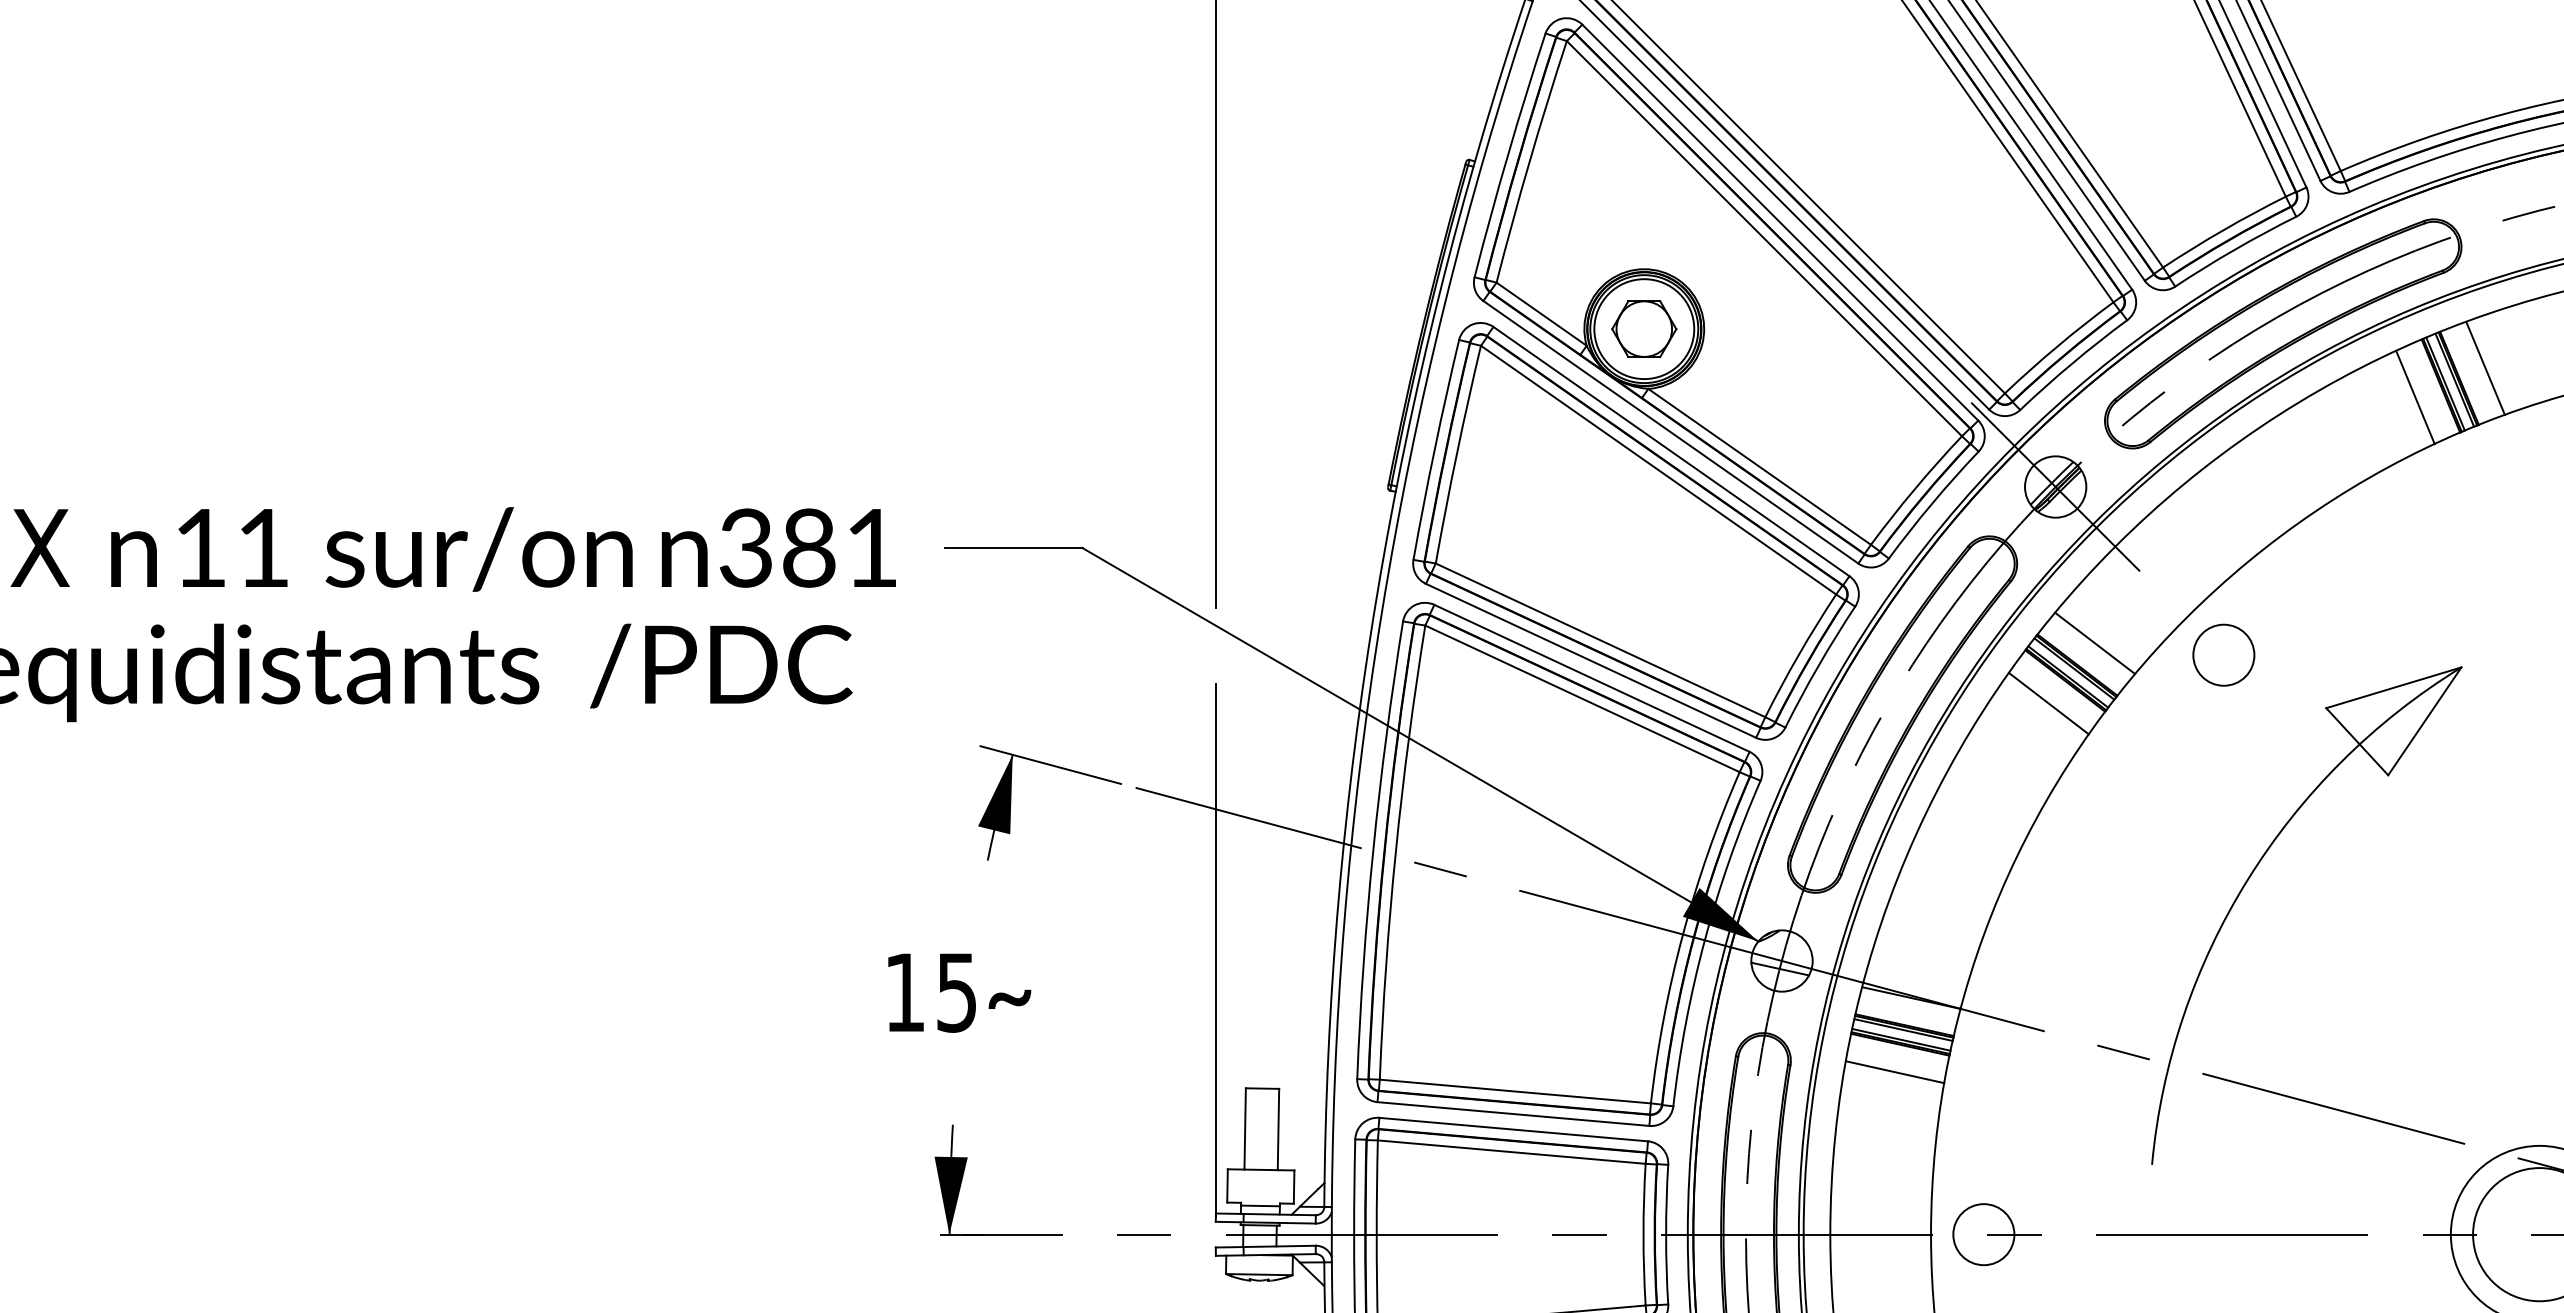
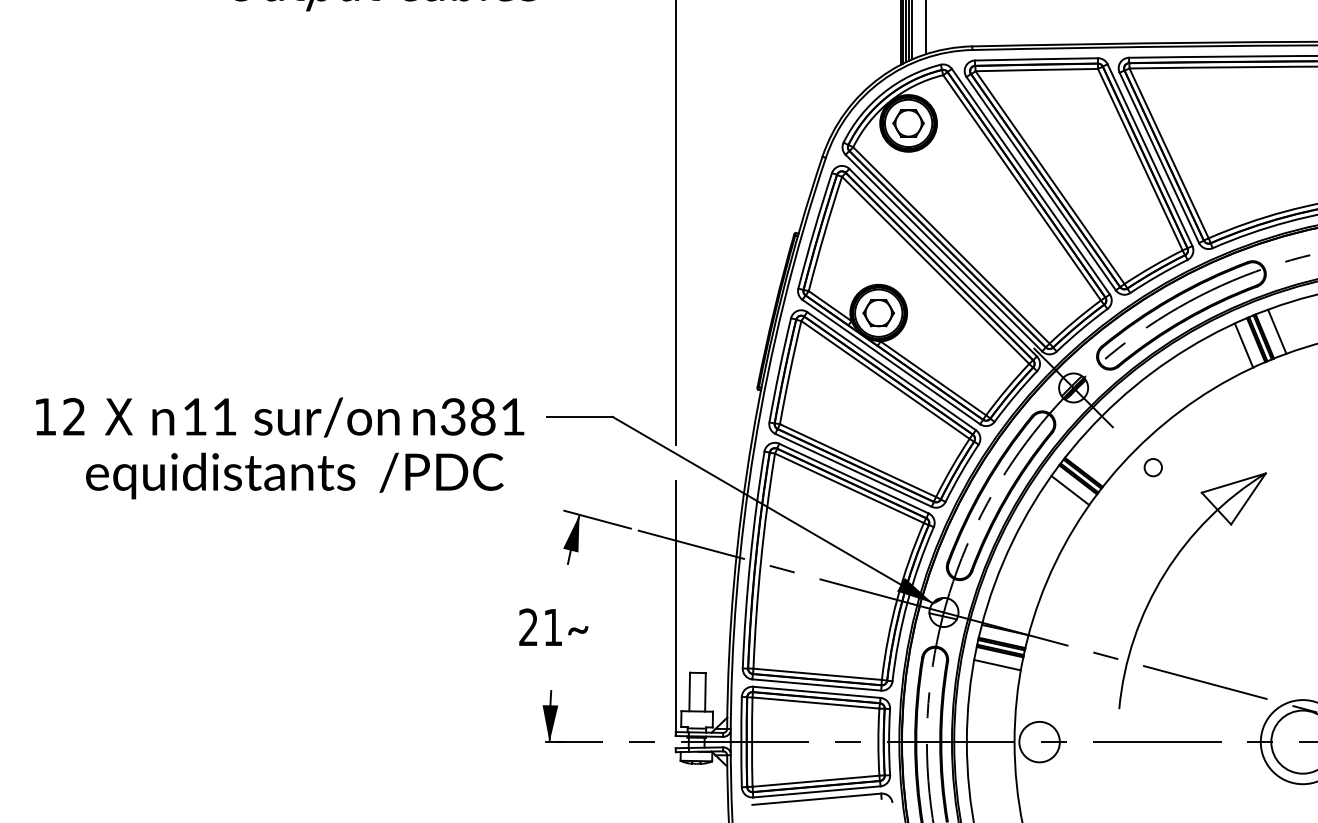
line: (2095, 642) -> (1092, 461), removed
circle: (2222, 654) -> (1152, 467), size x0.6
text: (930, 992) -> (540, 627), 15 -> 21
circle: (1983, 1233) -> (1039, 741), size x1.4

